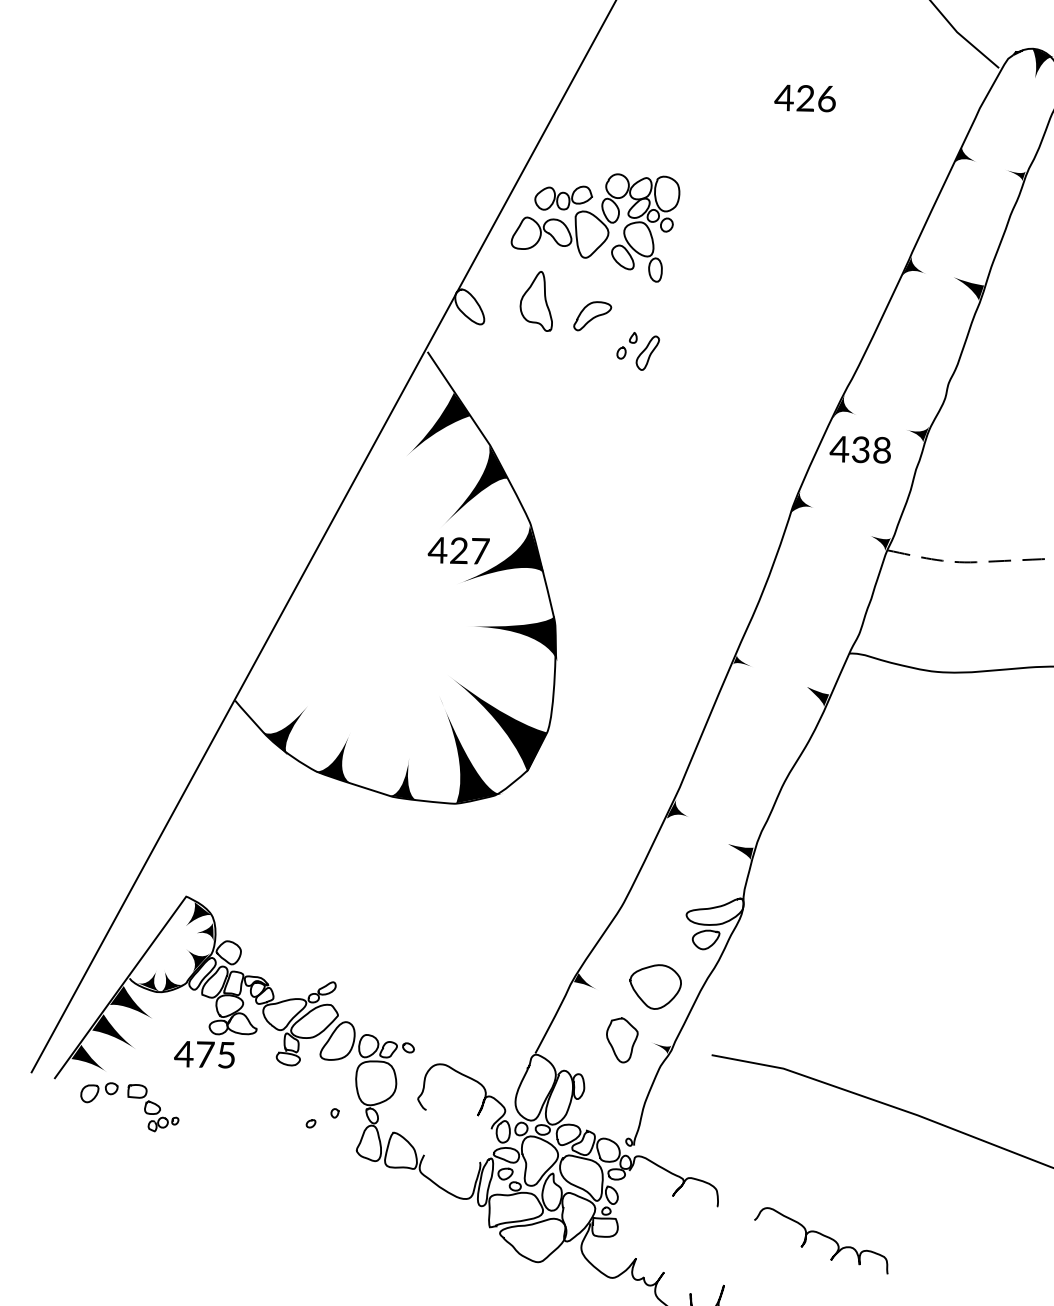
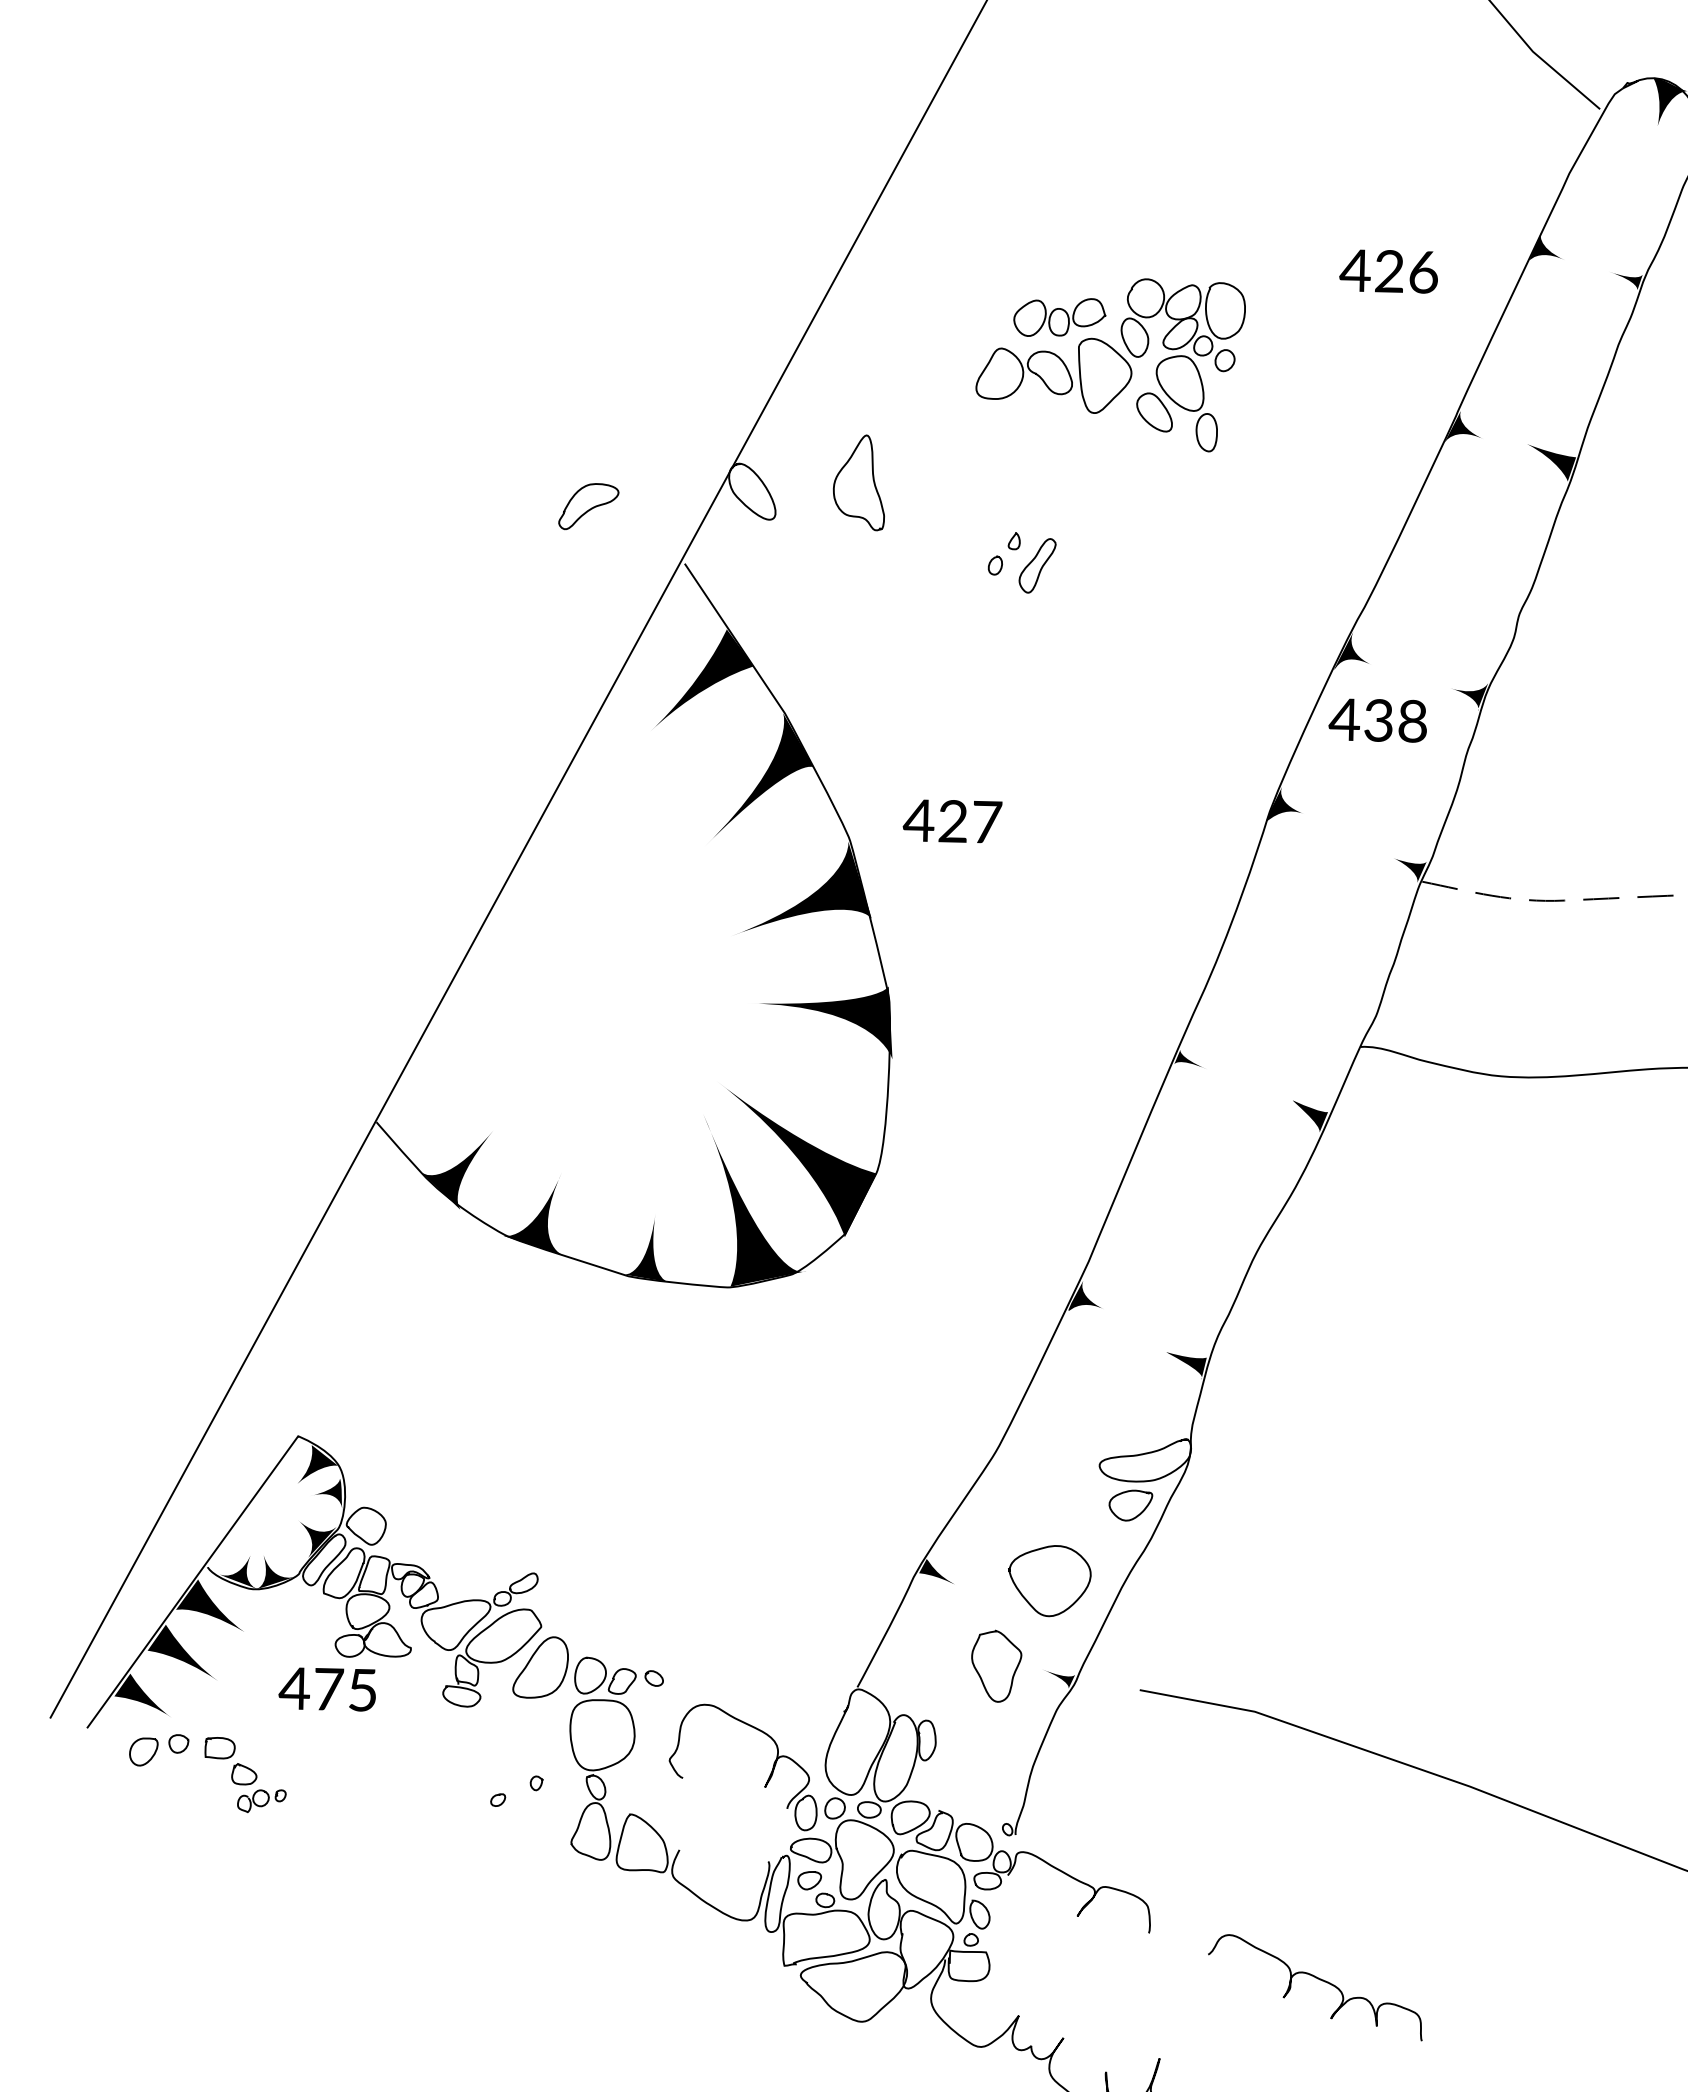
text: (804, 98) -> (1387, 271), moved
part: (595, 227) -> (1110, 364), moved
curve: (592, 317) -> (588, 508), moved
text: (458, 550) -> (952, 820), moved

